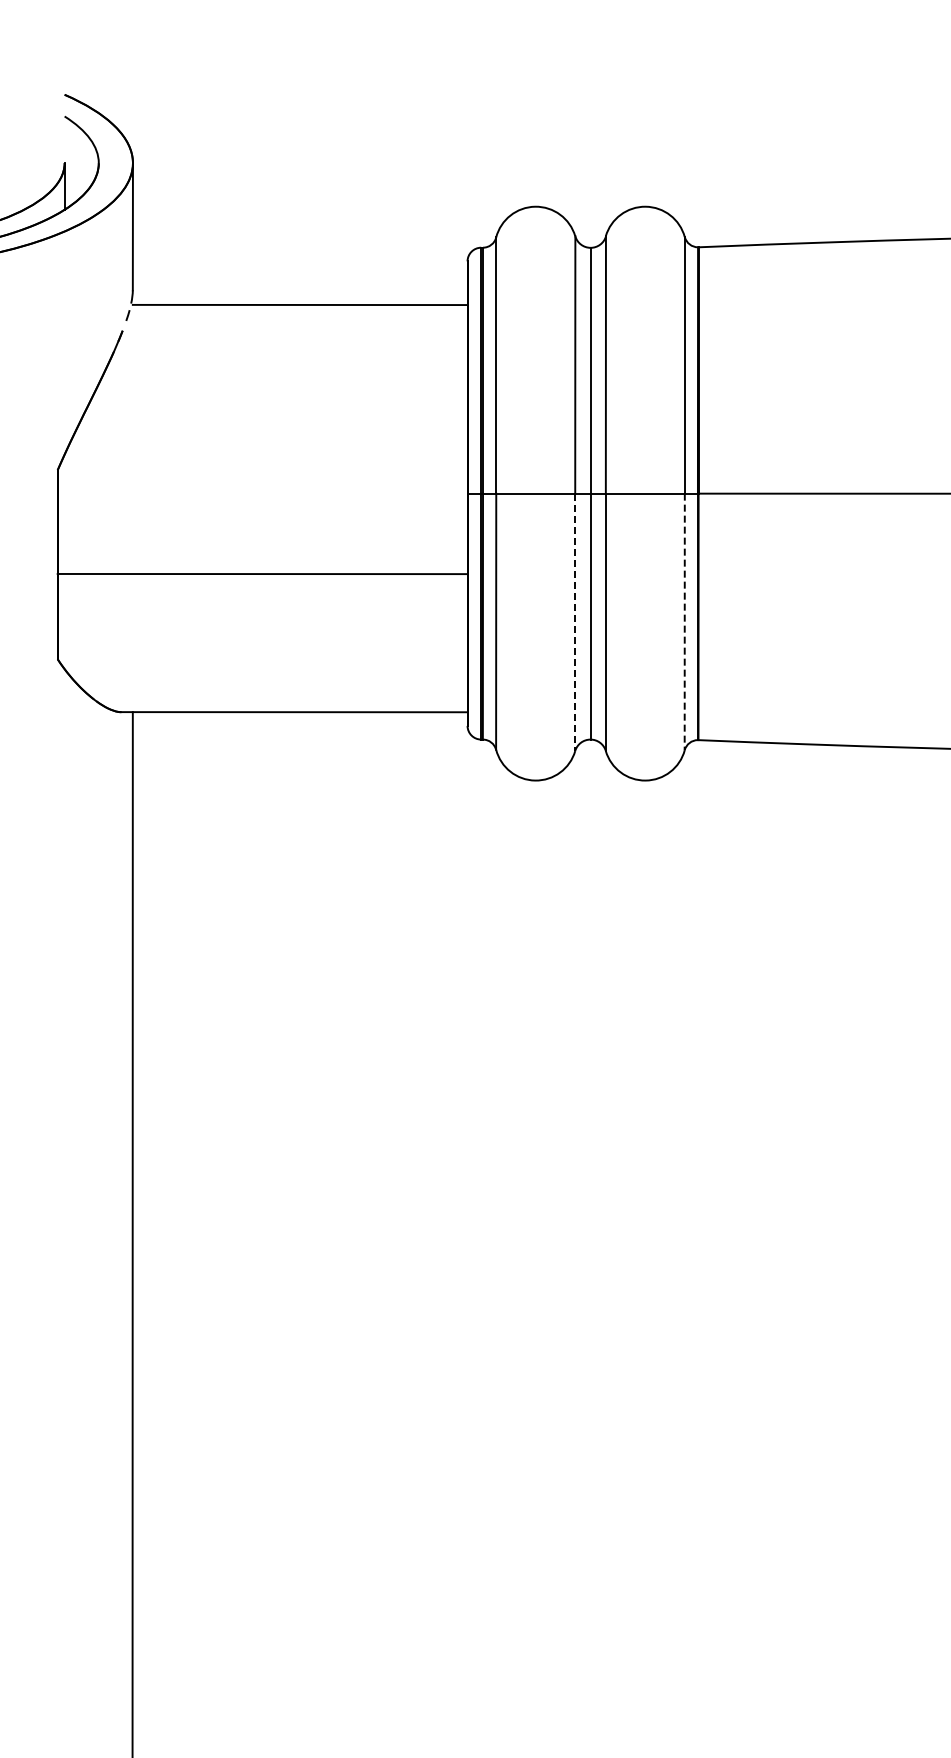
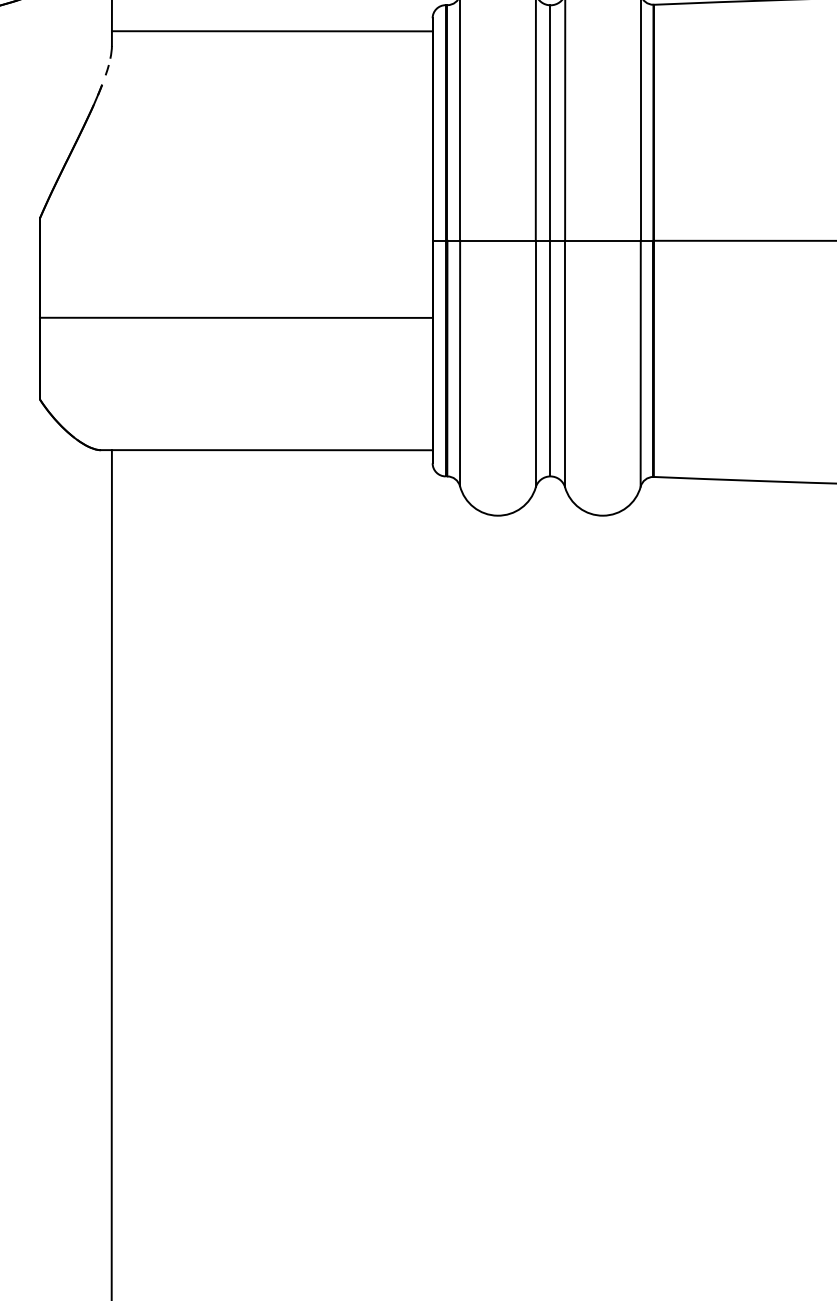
line: (299, 304) -> (271, 30), moved
line: (575, 622) -> (536, 364), dashed -> solid
line: (684, 622) -> (640, 364), dashed -> solid

